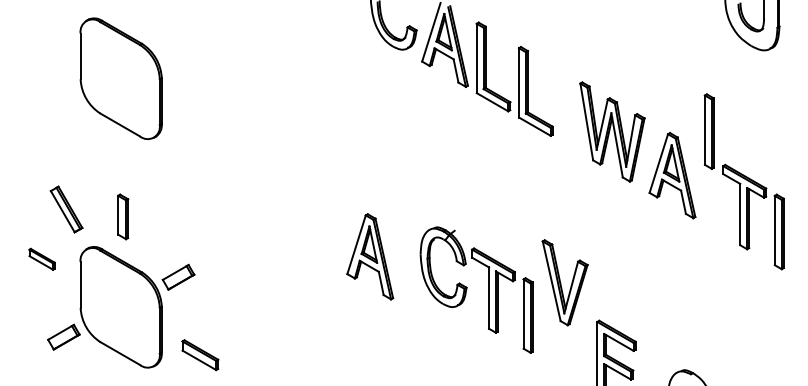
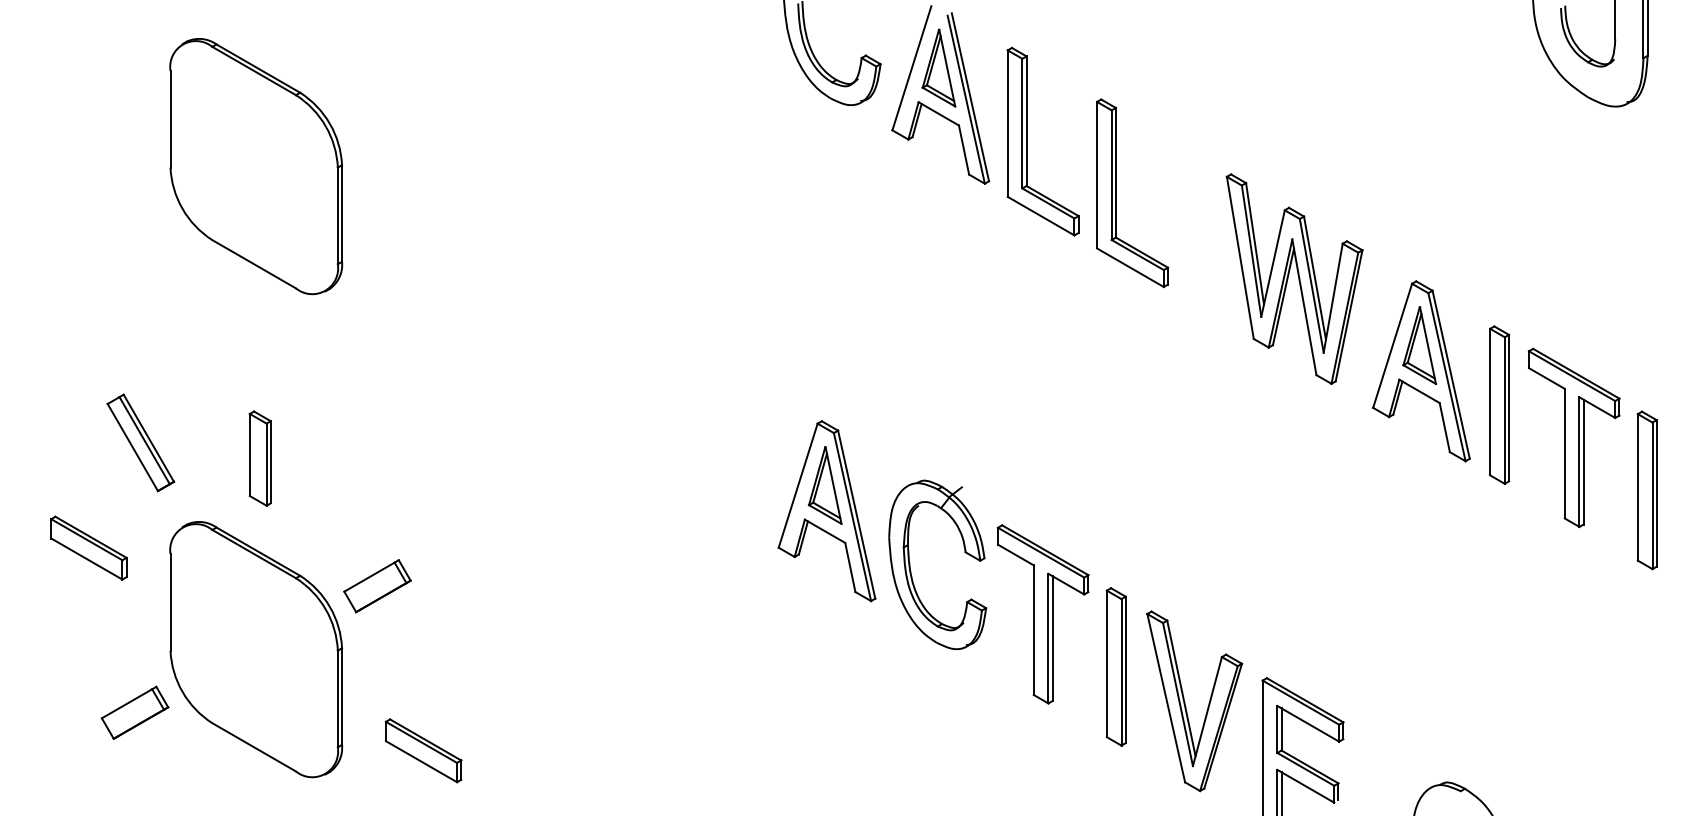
part: (708, 131) -> (1497, 404), moved
part: (370, 256) -> (827, 510), moved
part: (41, 259) -> (87, 548), size x1.43
part: (564, 282) -> (1193, 700), moved

